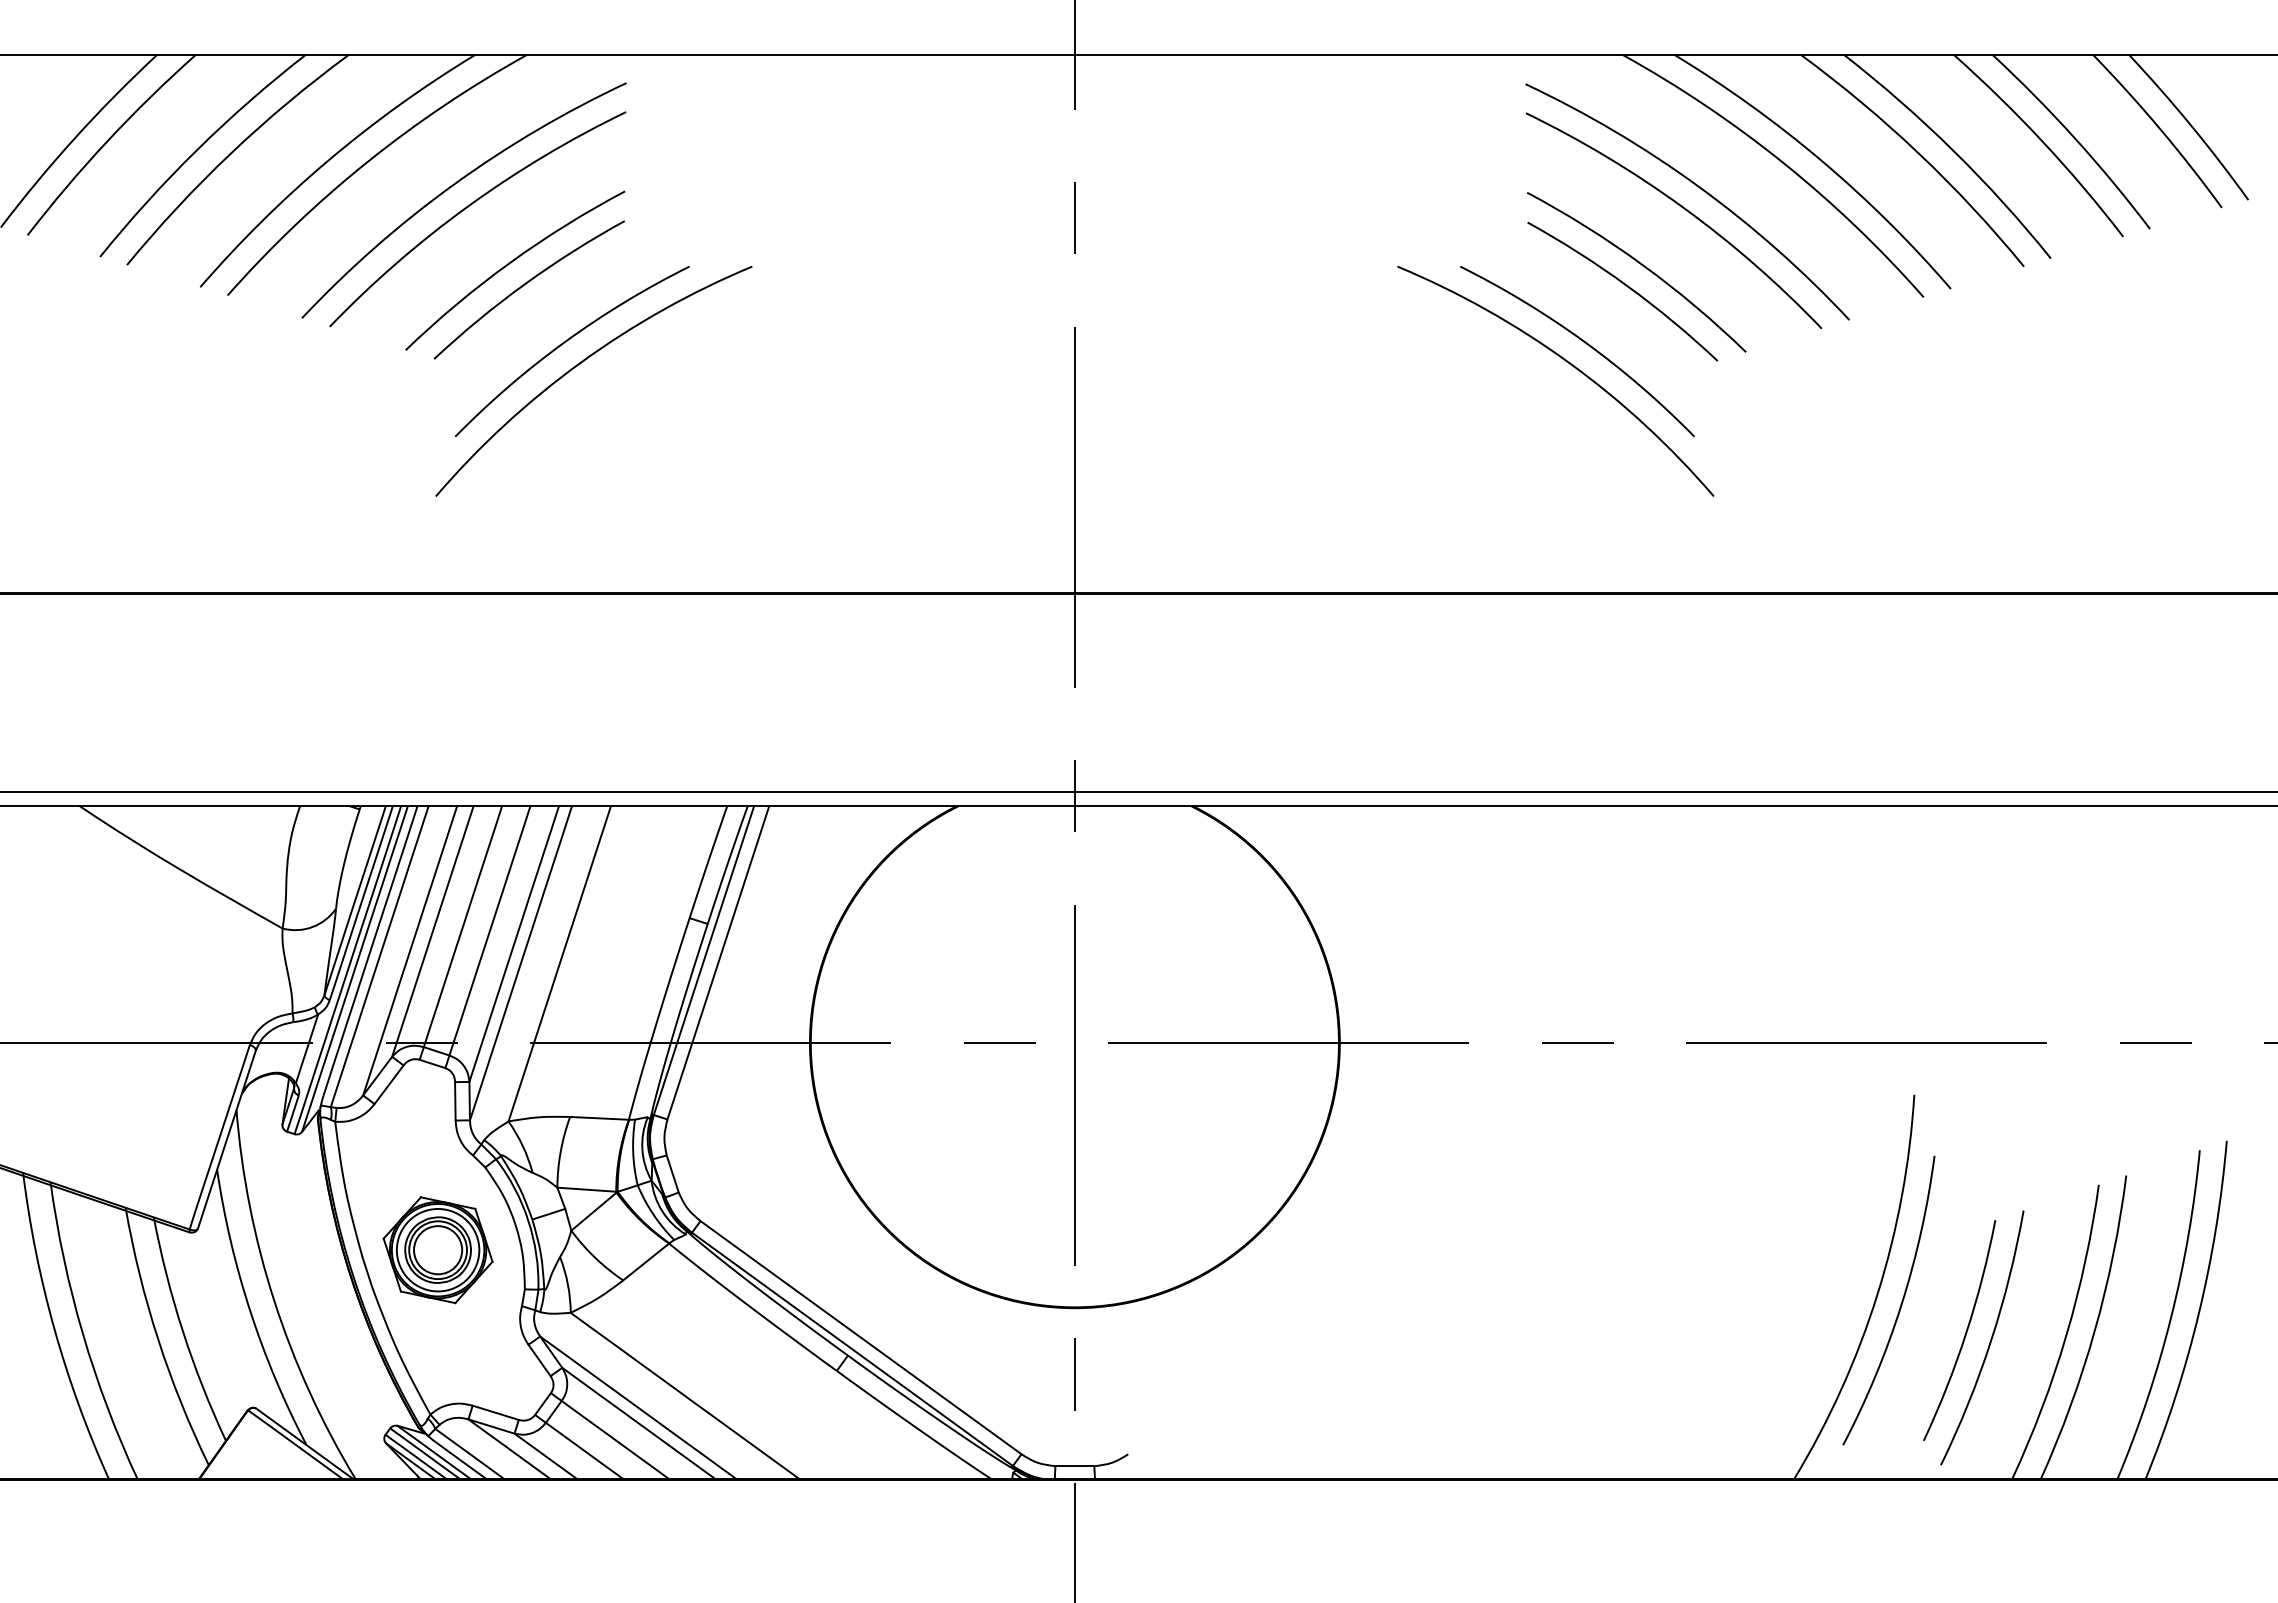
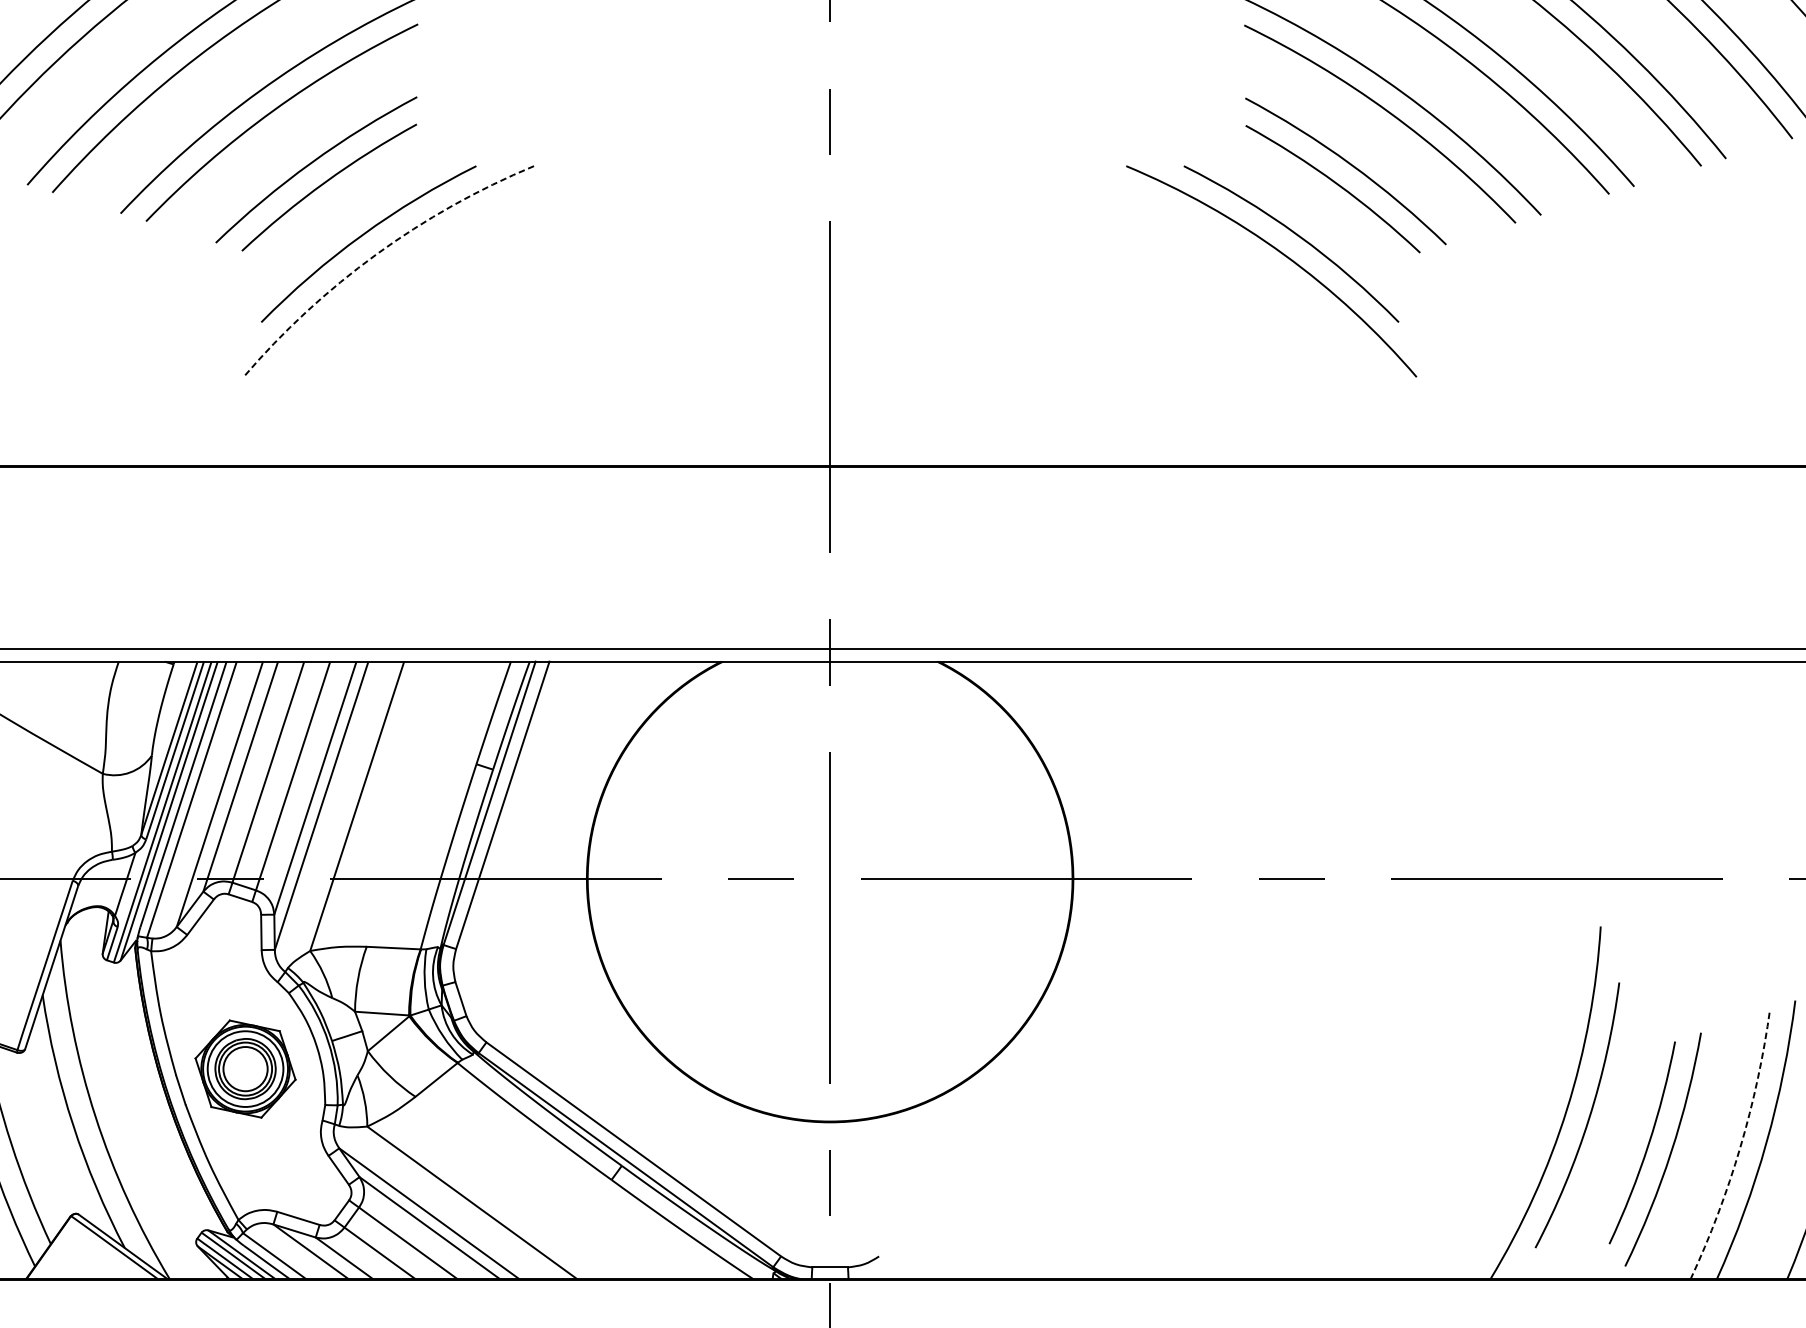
arc: (580, 362) -> (376, 254), solid -> dashed
arc: (2066, 1335) -> (1740, 1147), solid -> dashed

